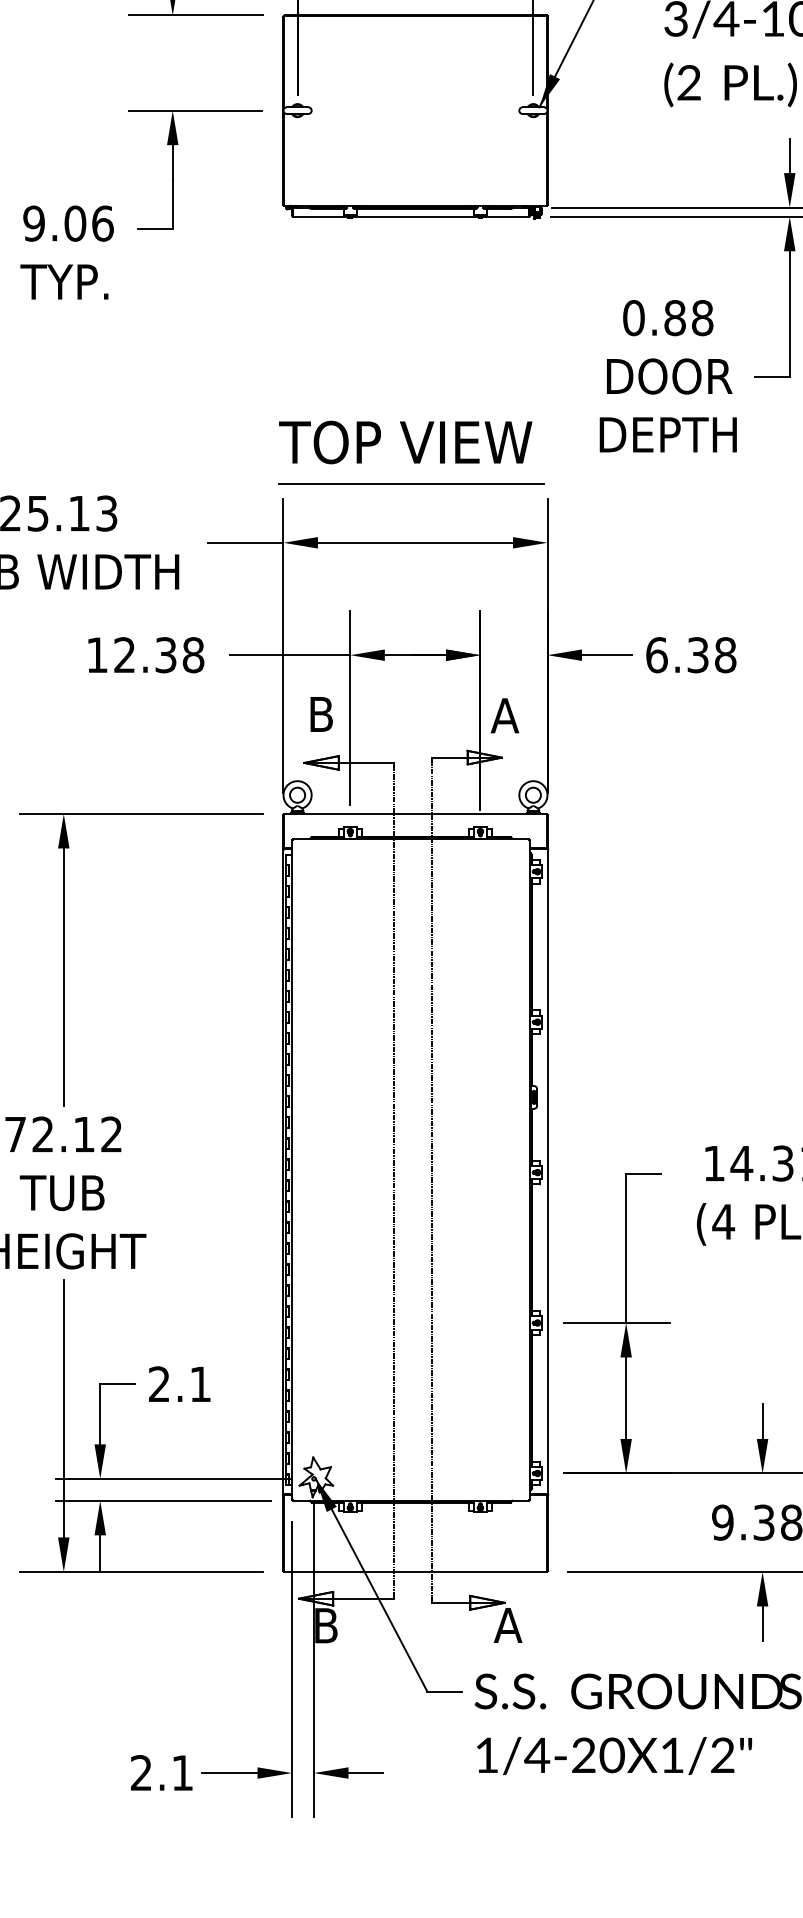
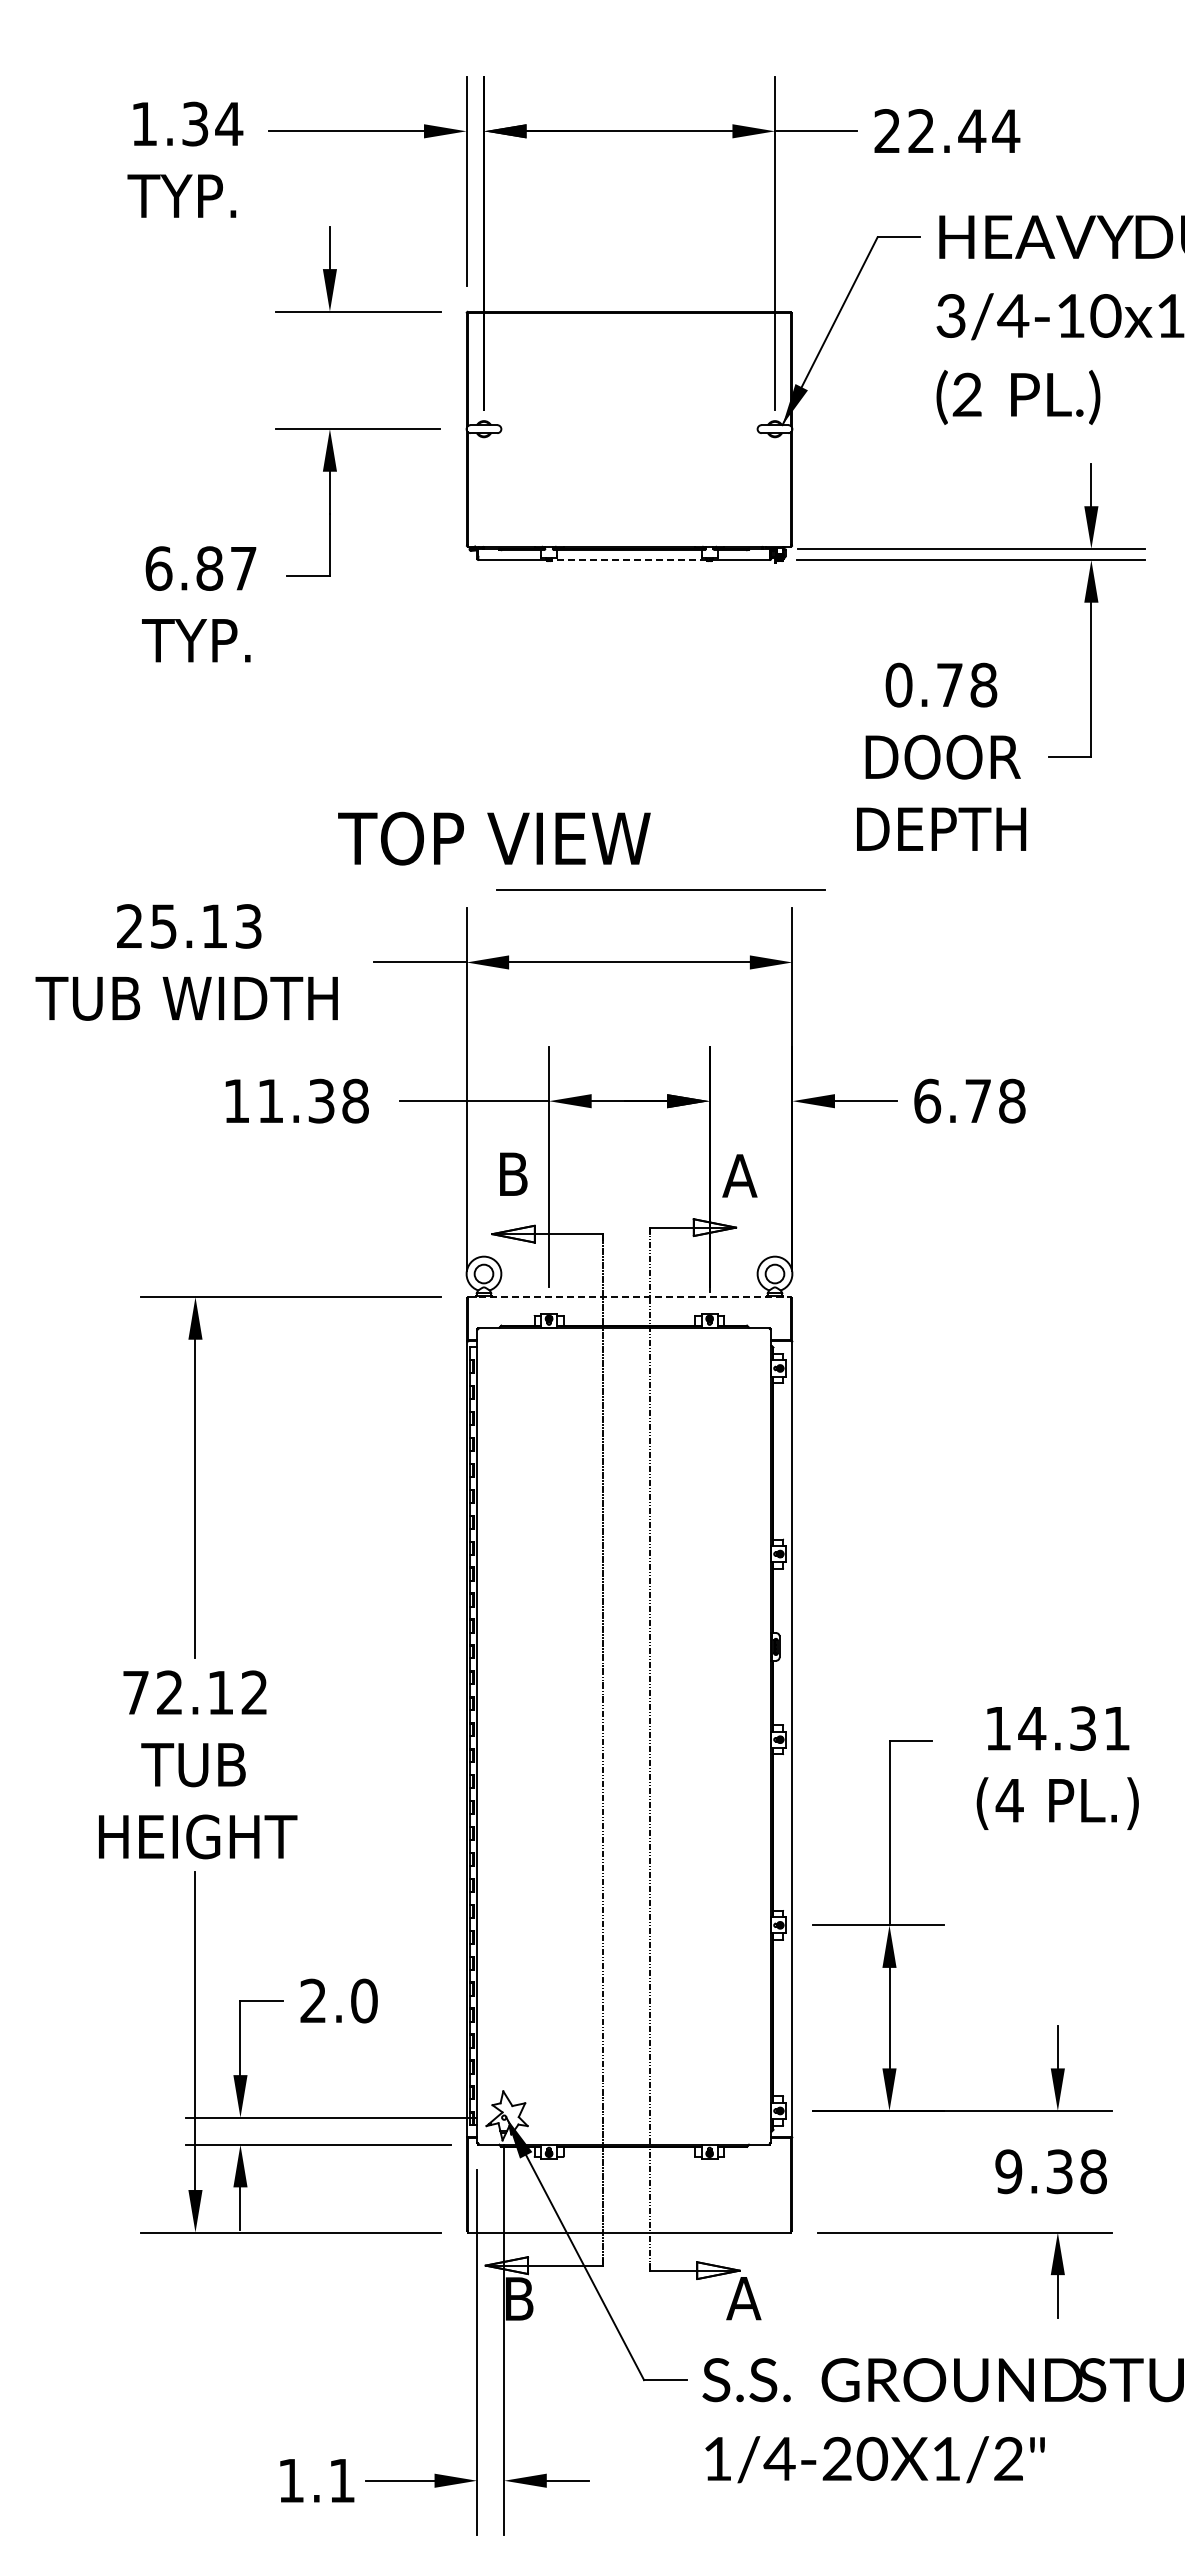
line: (415, 217) -> (629, 560), solid -> dashed
text: (68, 223) -> (201, 568), 9.06 -> 6.87
text: (674, 317) -> (949, 684), 0.88 -> 0.78
text: (405, 442) -> (494, 838), moved
line: (411, 483) -> (660, 889), moved
text: (123, 654) -> (269, 1100), 12.38 -> 11.38
text: (698, 654) -> (978, 1100), 6.38 -> 6.78
line: (415, 814) -> (629, 1297), solid -> dashed
text: (200, 1383) -> (364, 2000), 2.1 -> 2.0
text: (140, 1772) -> (290, 2480), 2.1 -> 1.1

